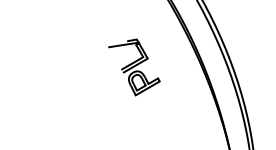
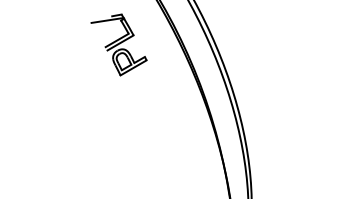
part: (133, 66) -> (118, 44), moved

